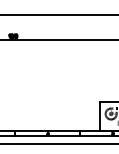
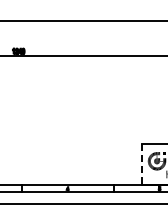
line: (100, 116) -> (141, 165), solid -> dashed

